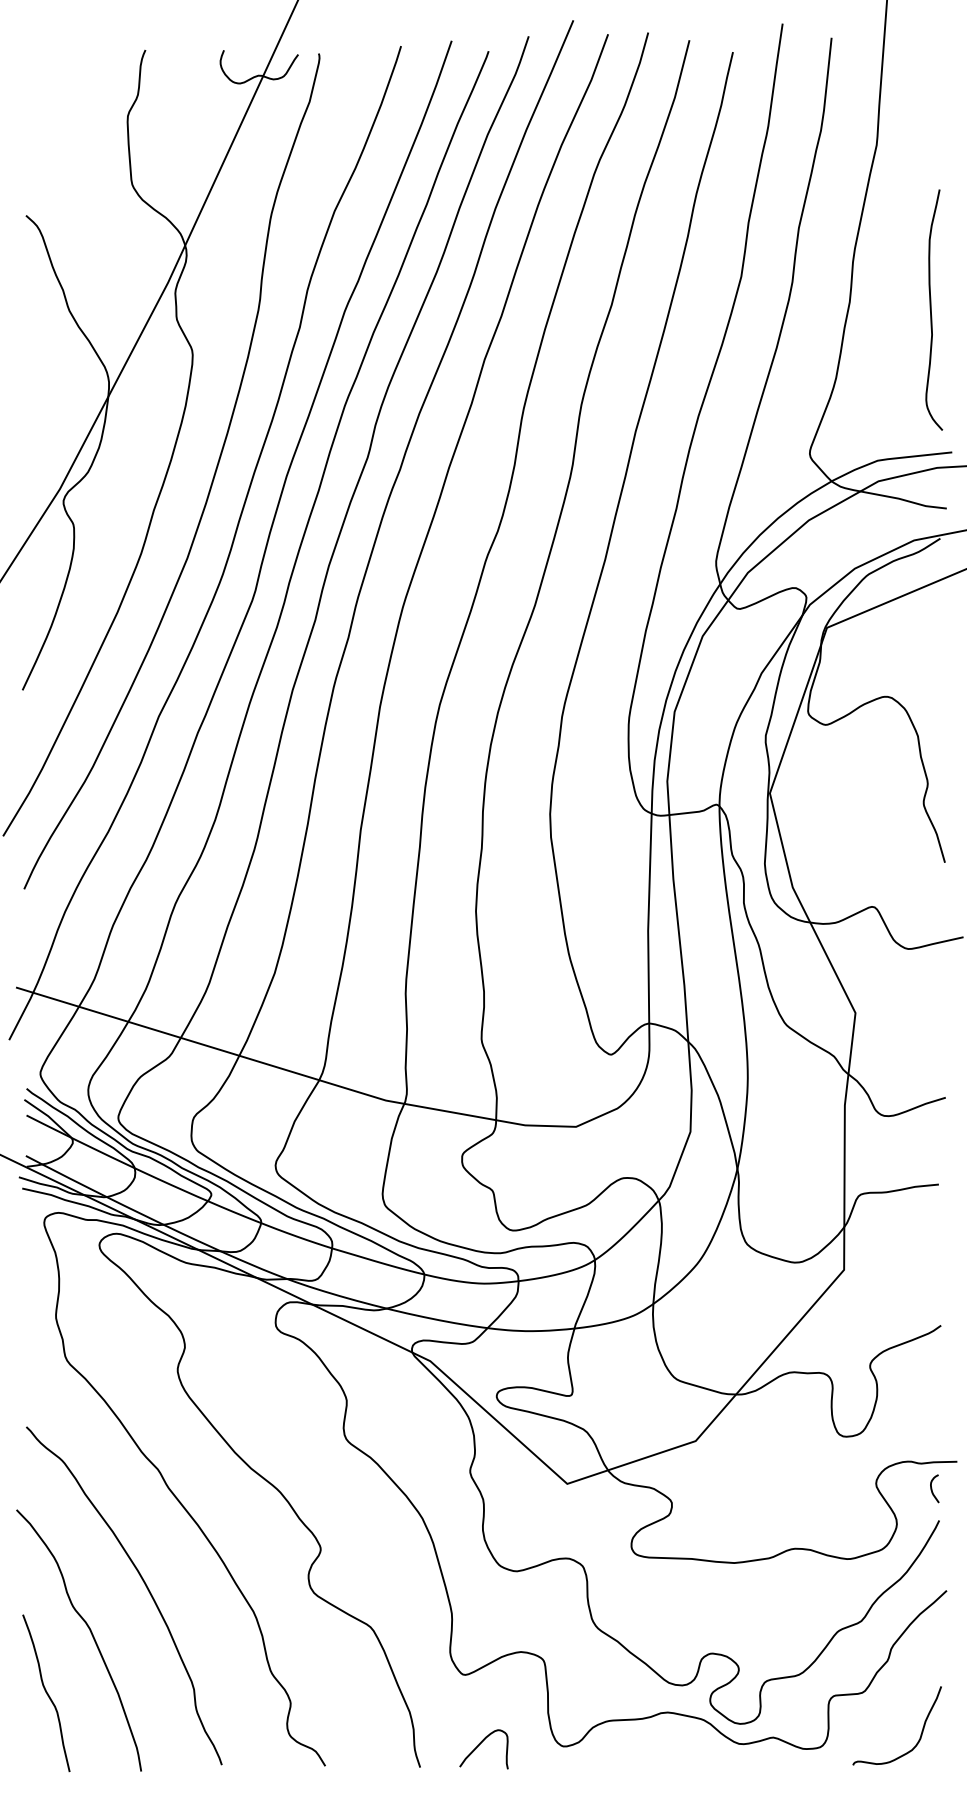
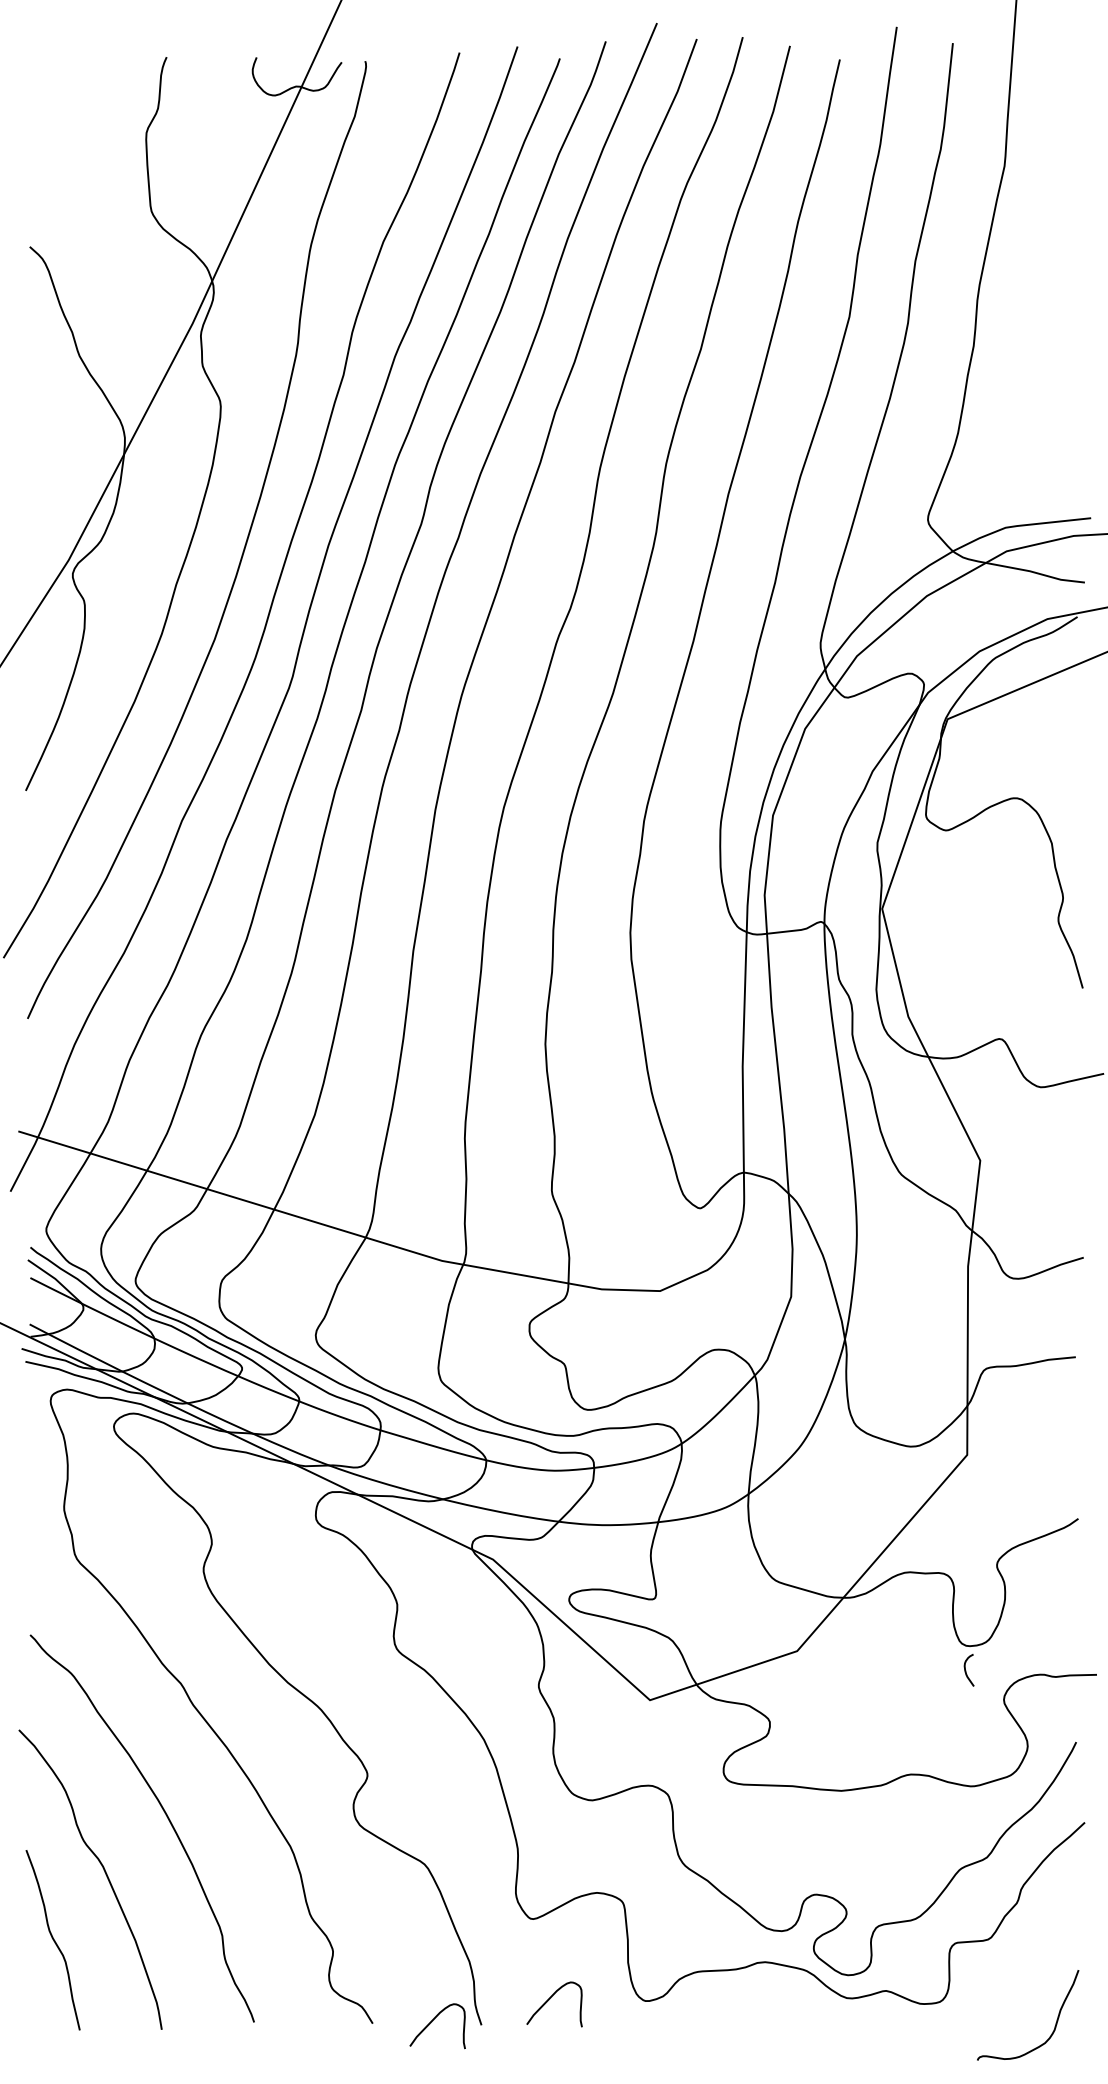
curve: (931, 309) -> (1067, 354), removed
curve: (932, 1488) -> (966, 1669), moved
curve: (921, 1730) -> (1055, 2020), moved
curve: (377, 1764) -> (432, 2021), added

